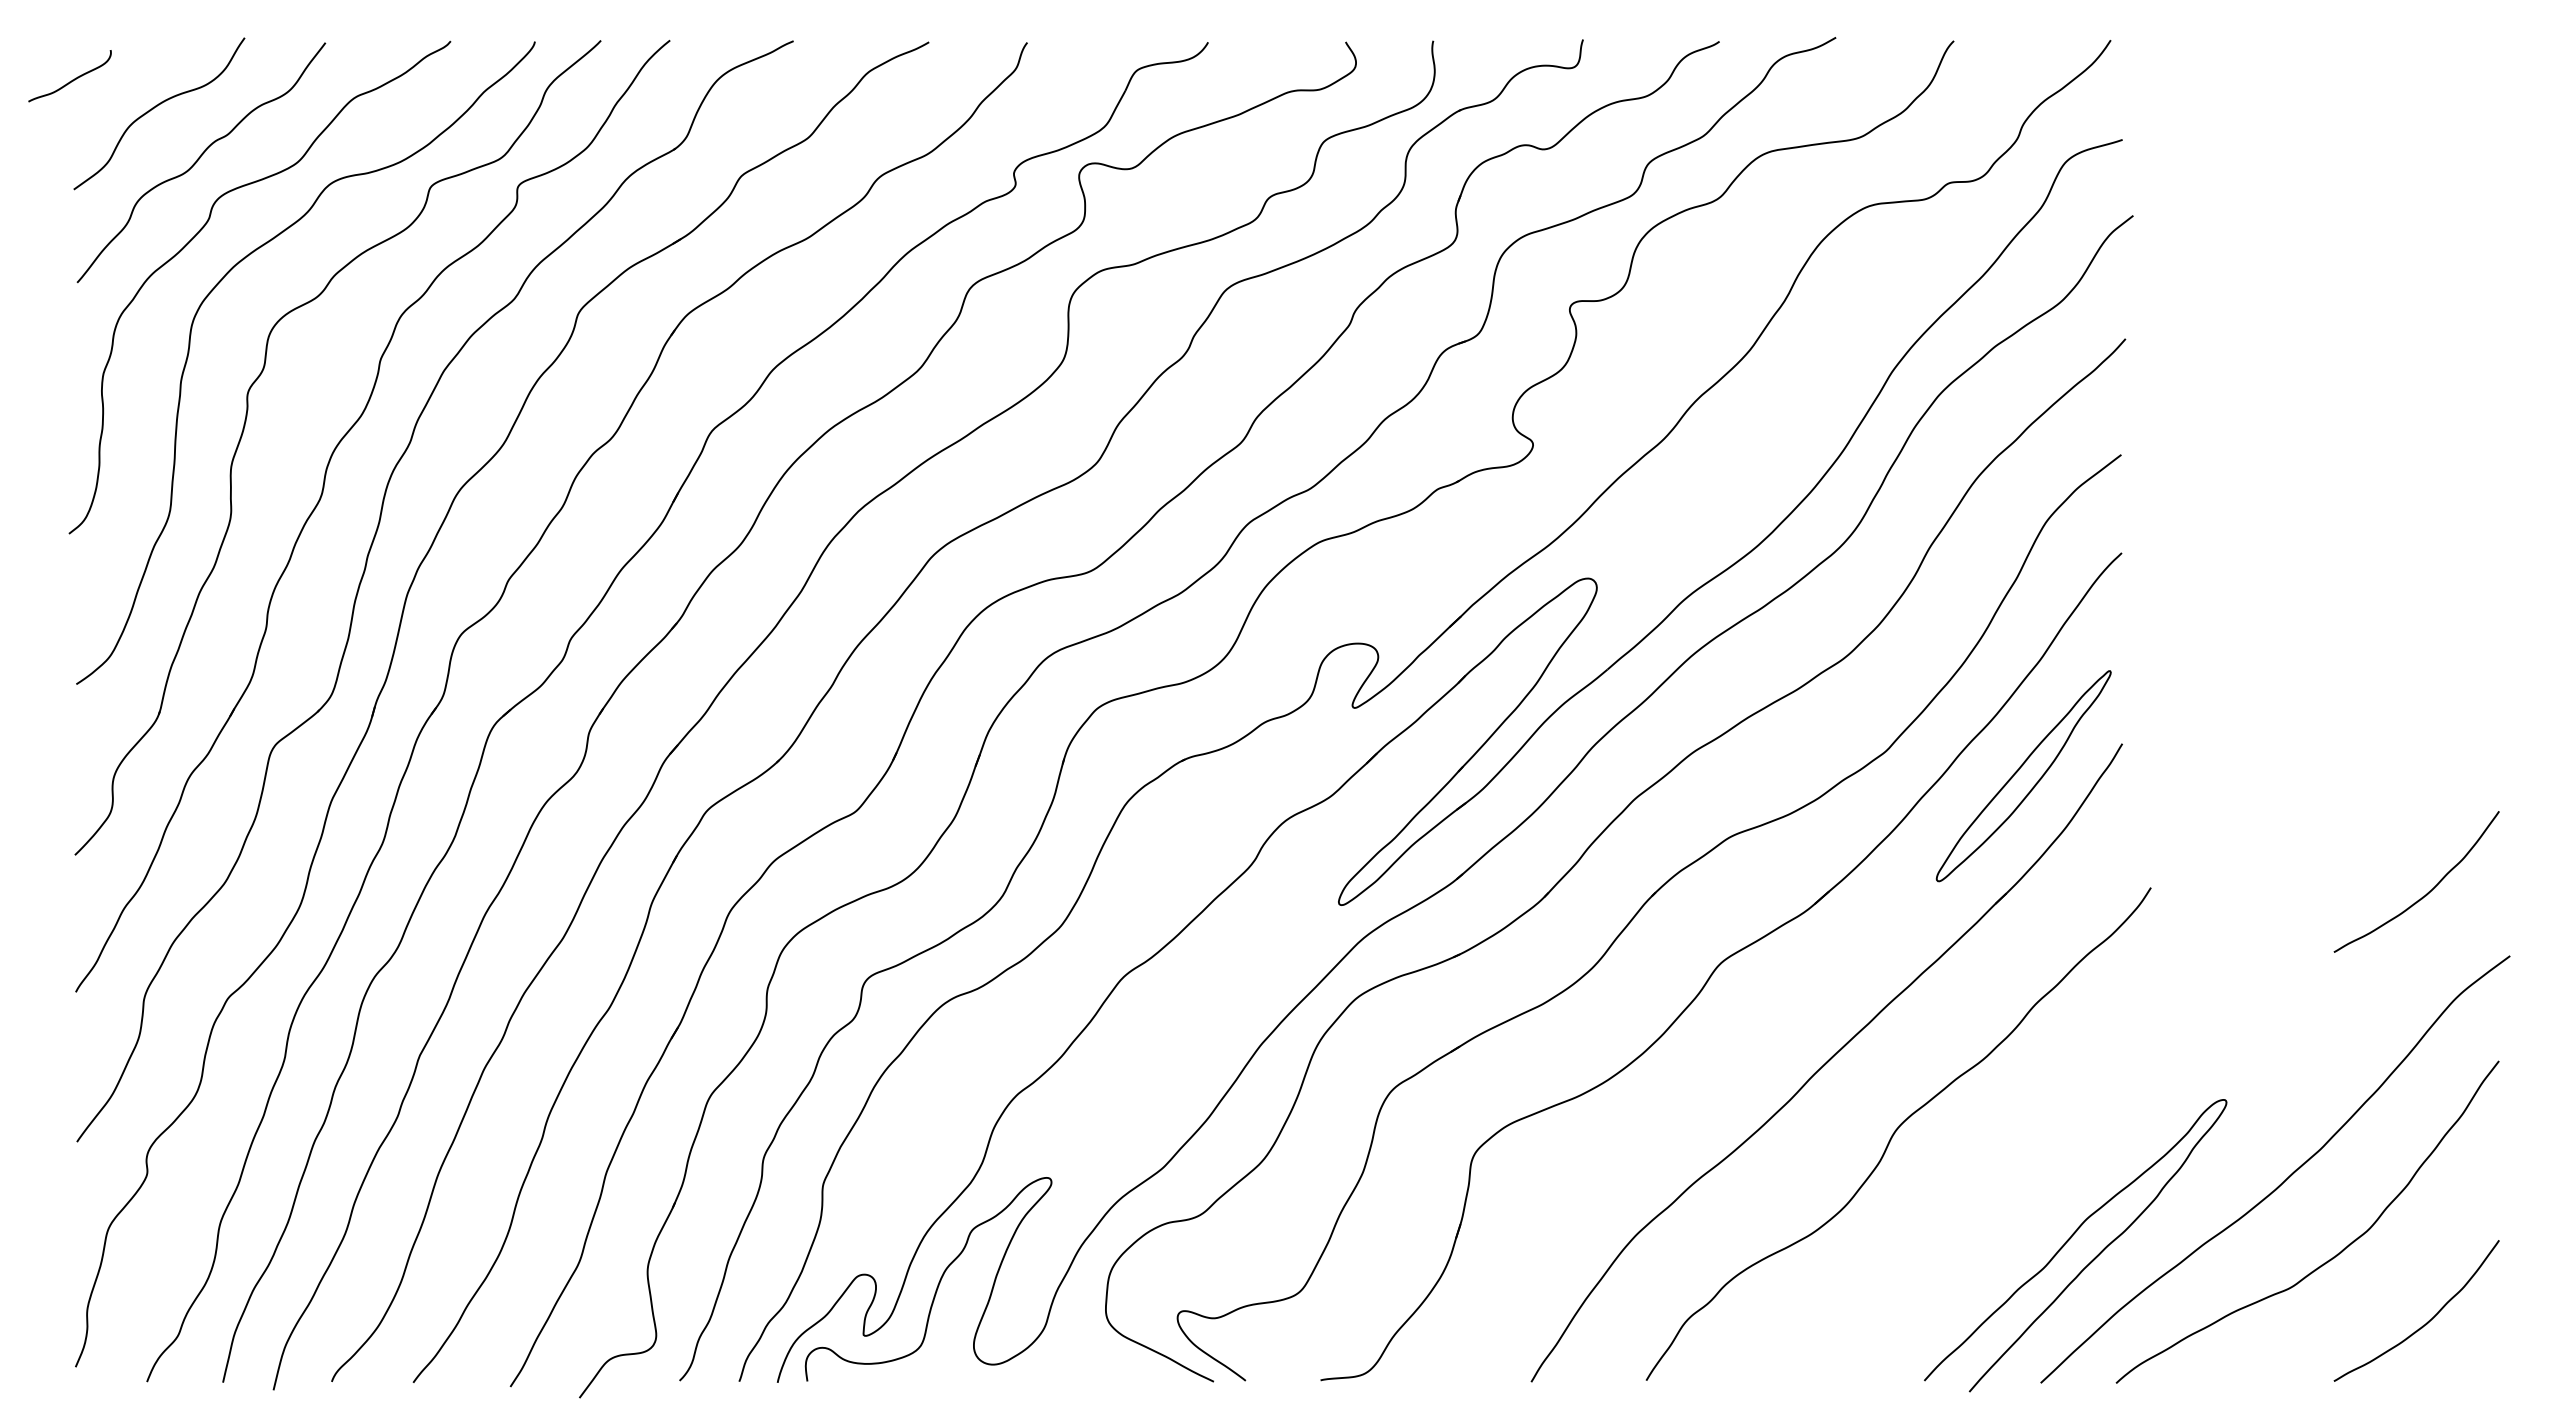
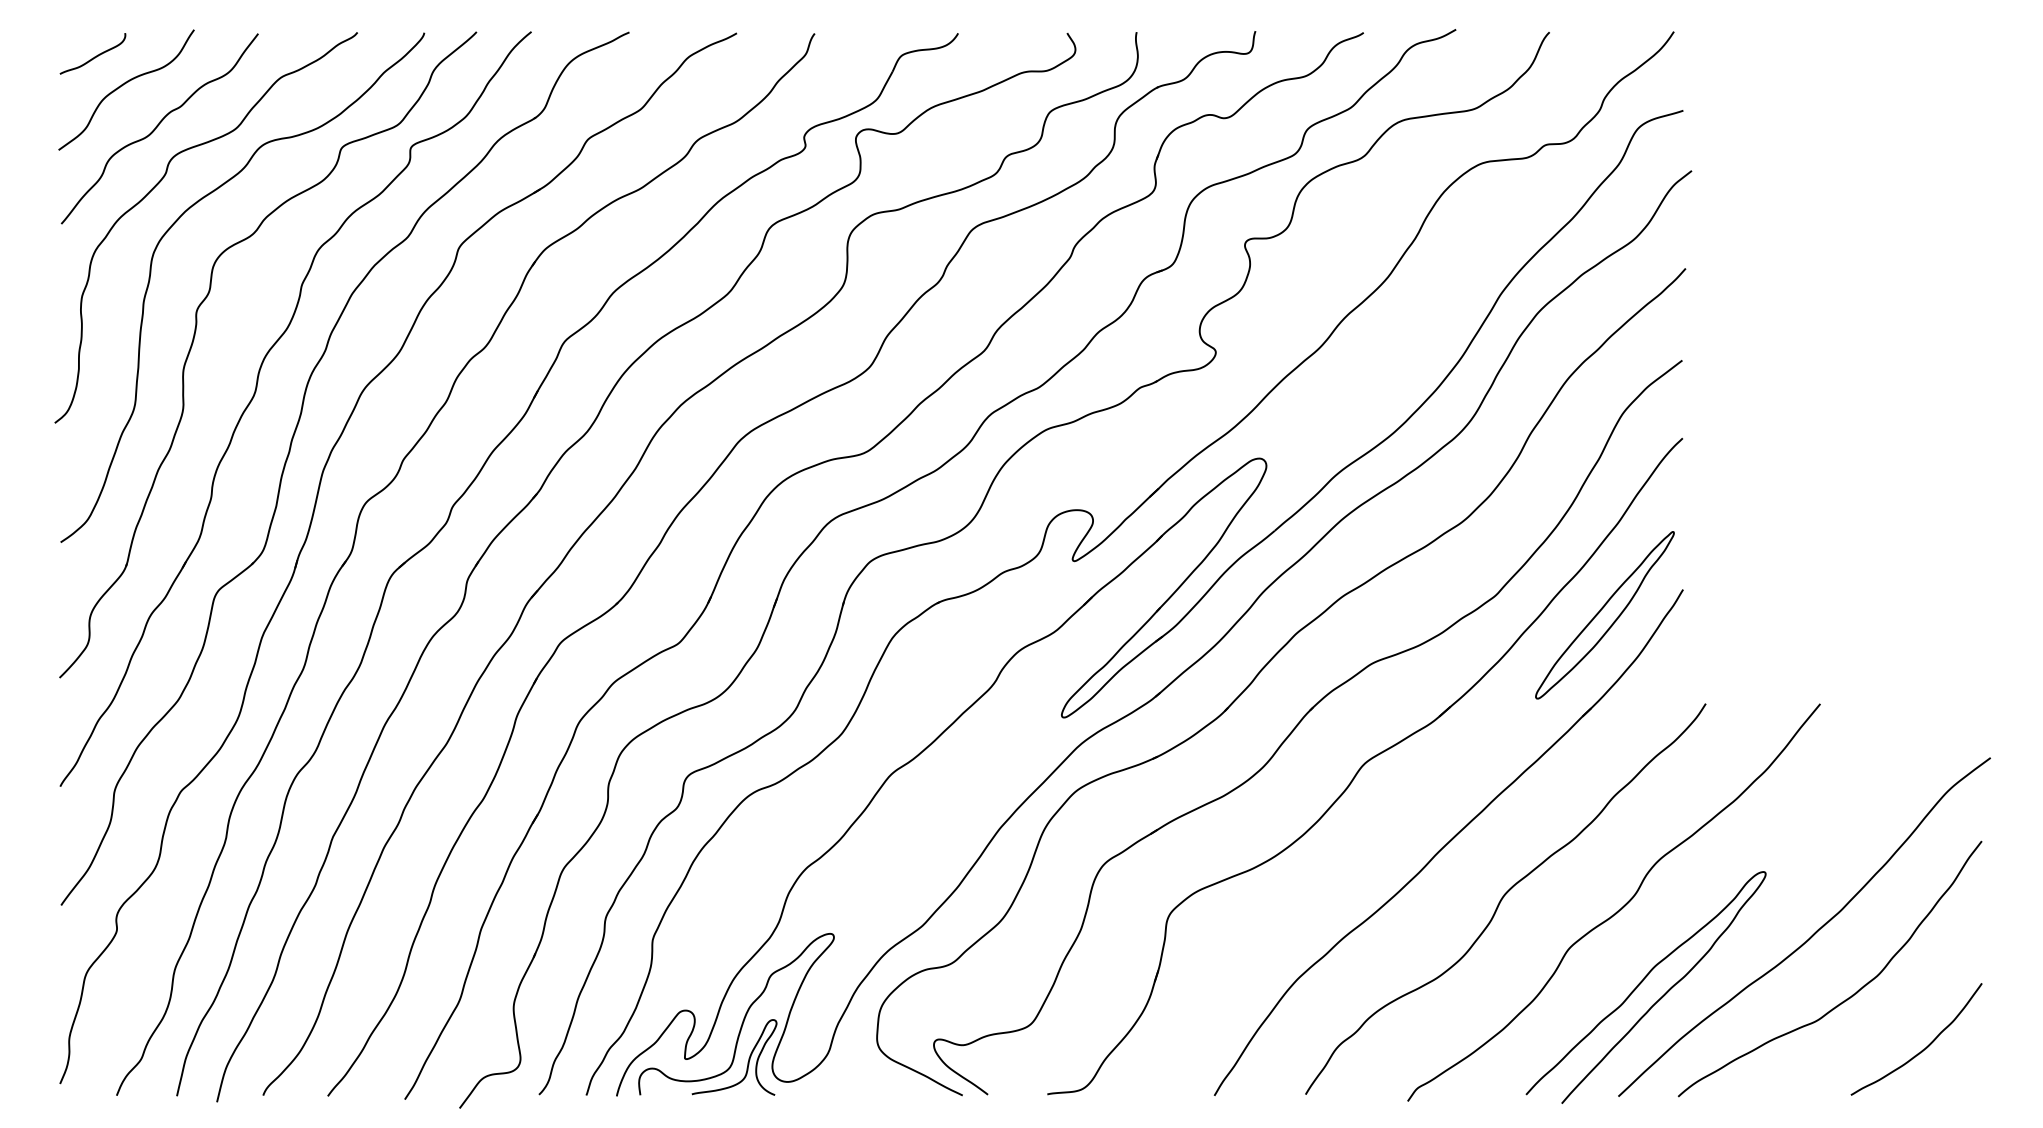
curve: (72, 79) -> (94, 56), moved
curve: (2427, 892) -> (1925, 707), removed
curve: (2042, 1146) -> (1619, 908), added
curve: (943, 1336) -> (748, 1059), added

